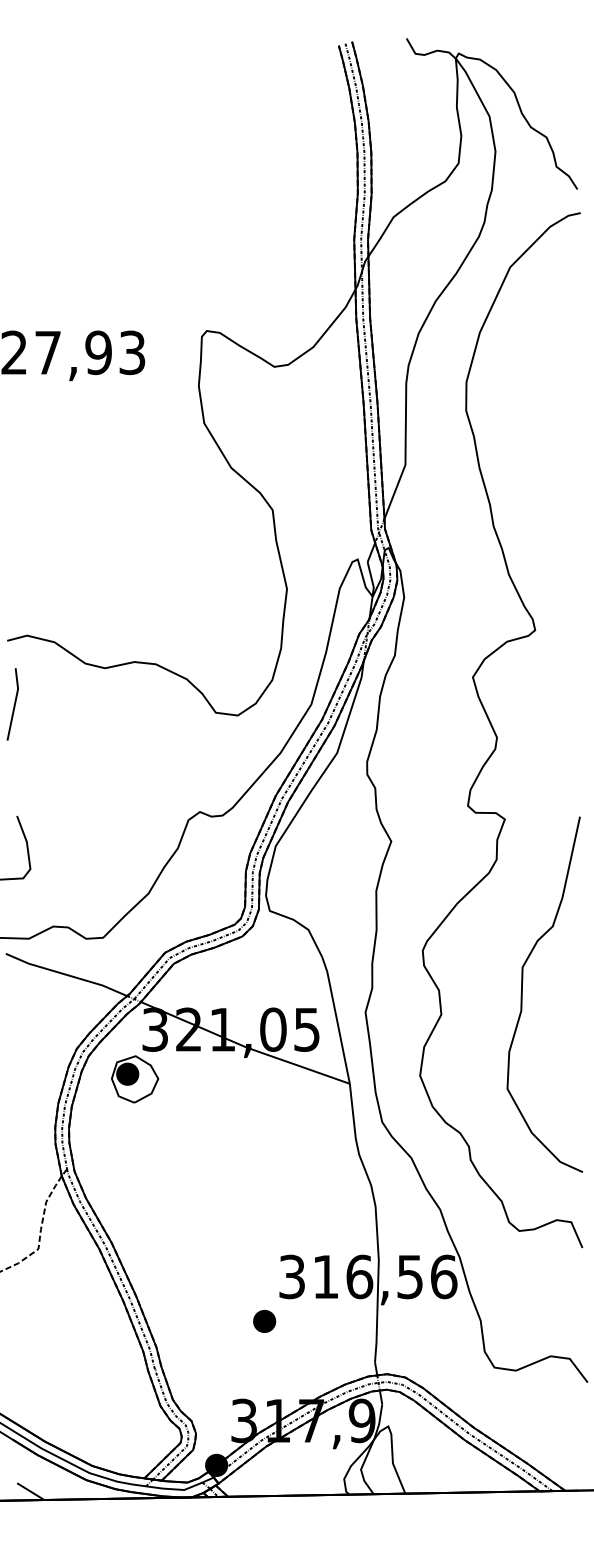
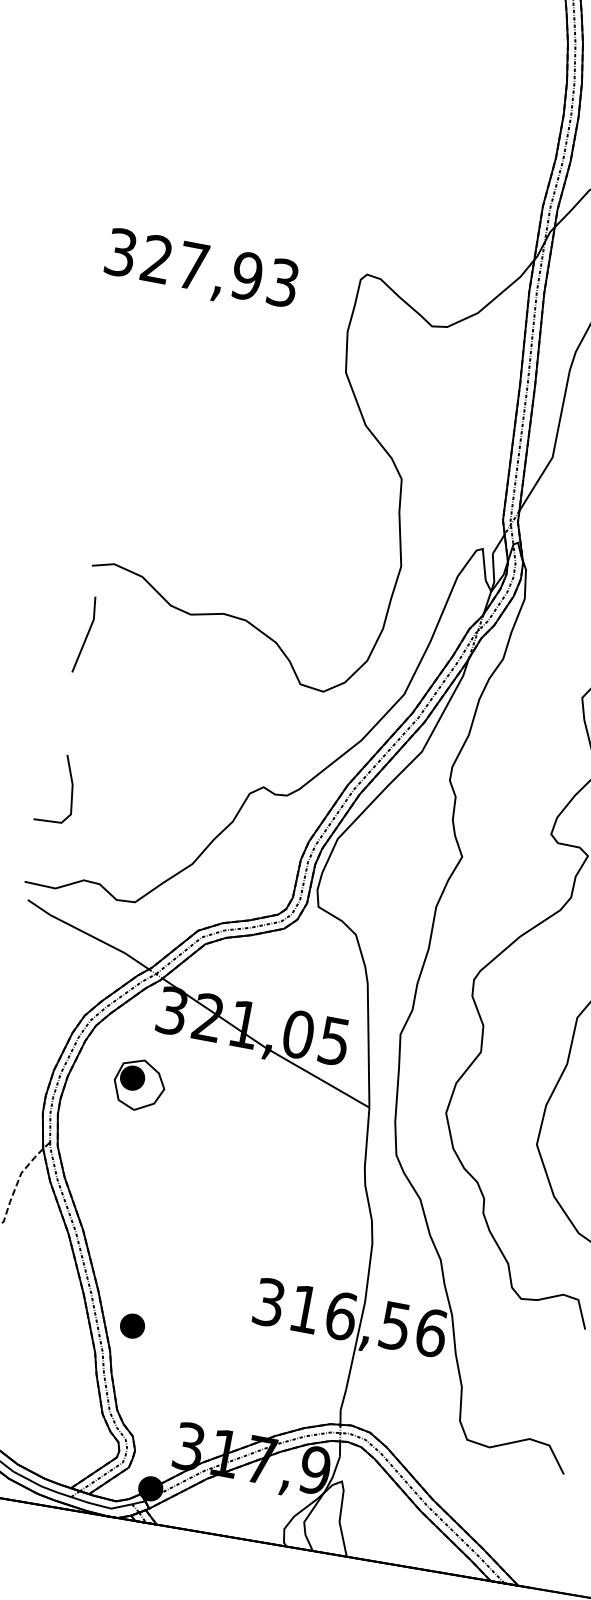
part: (135, 1079) -> (139, 1085), moved
part: (264, 1321) -> (132, 1326), moved

